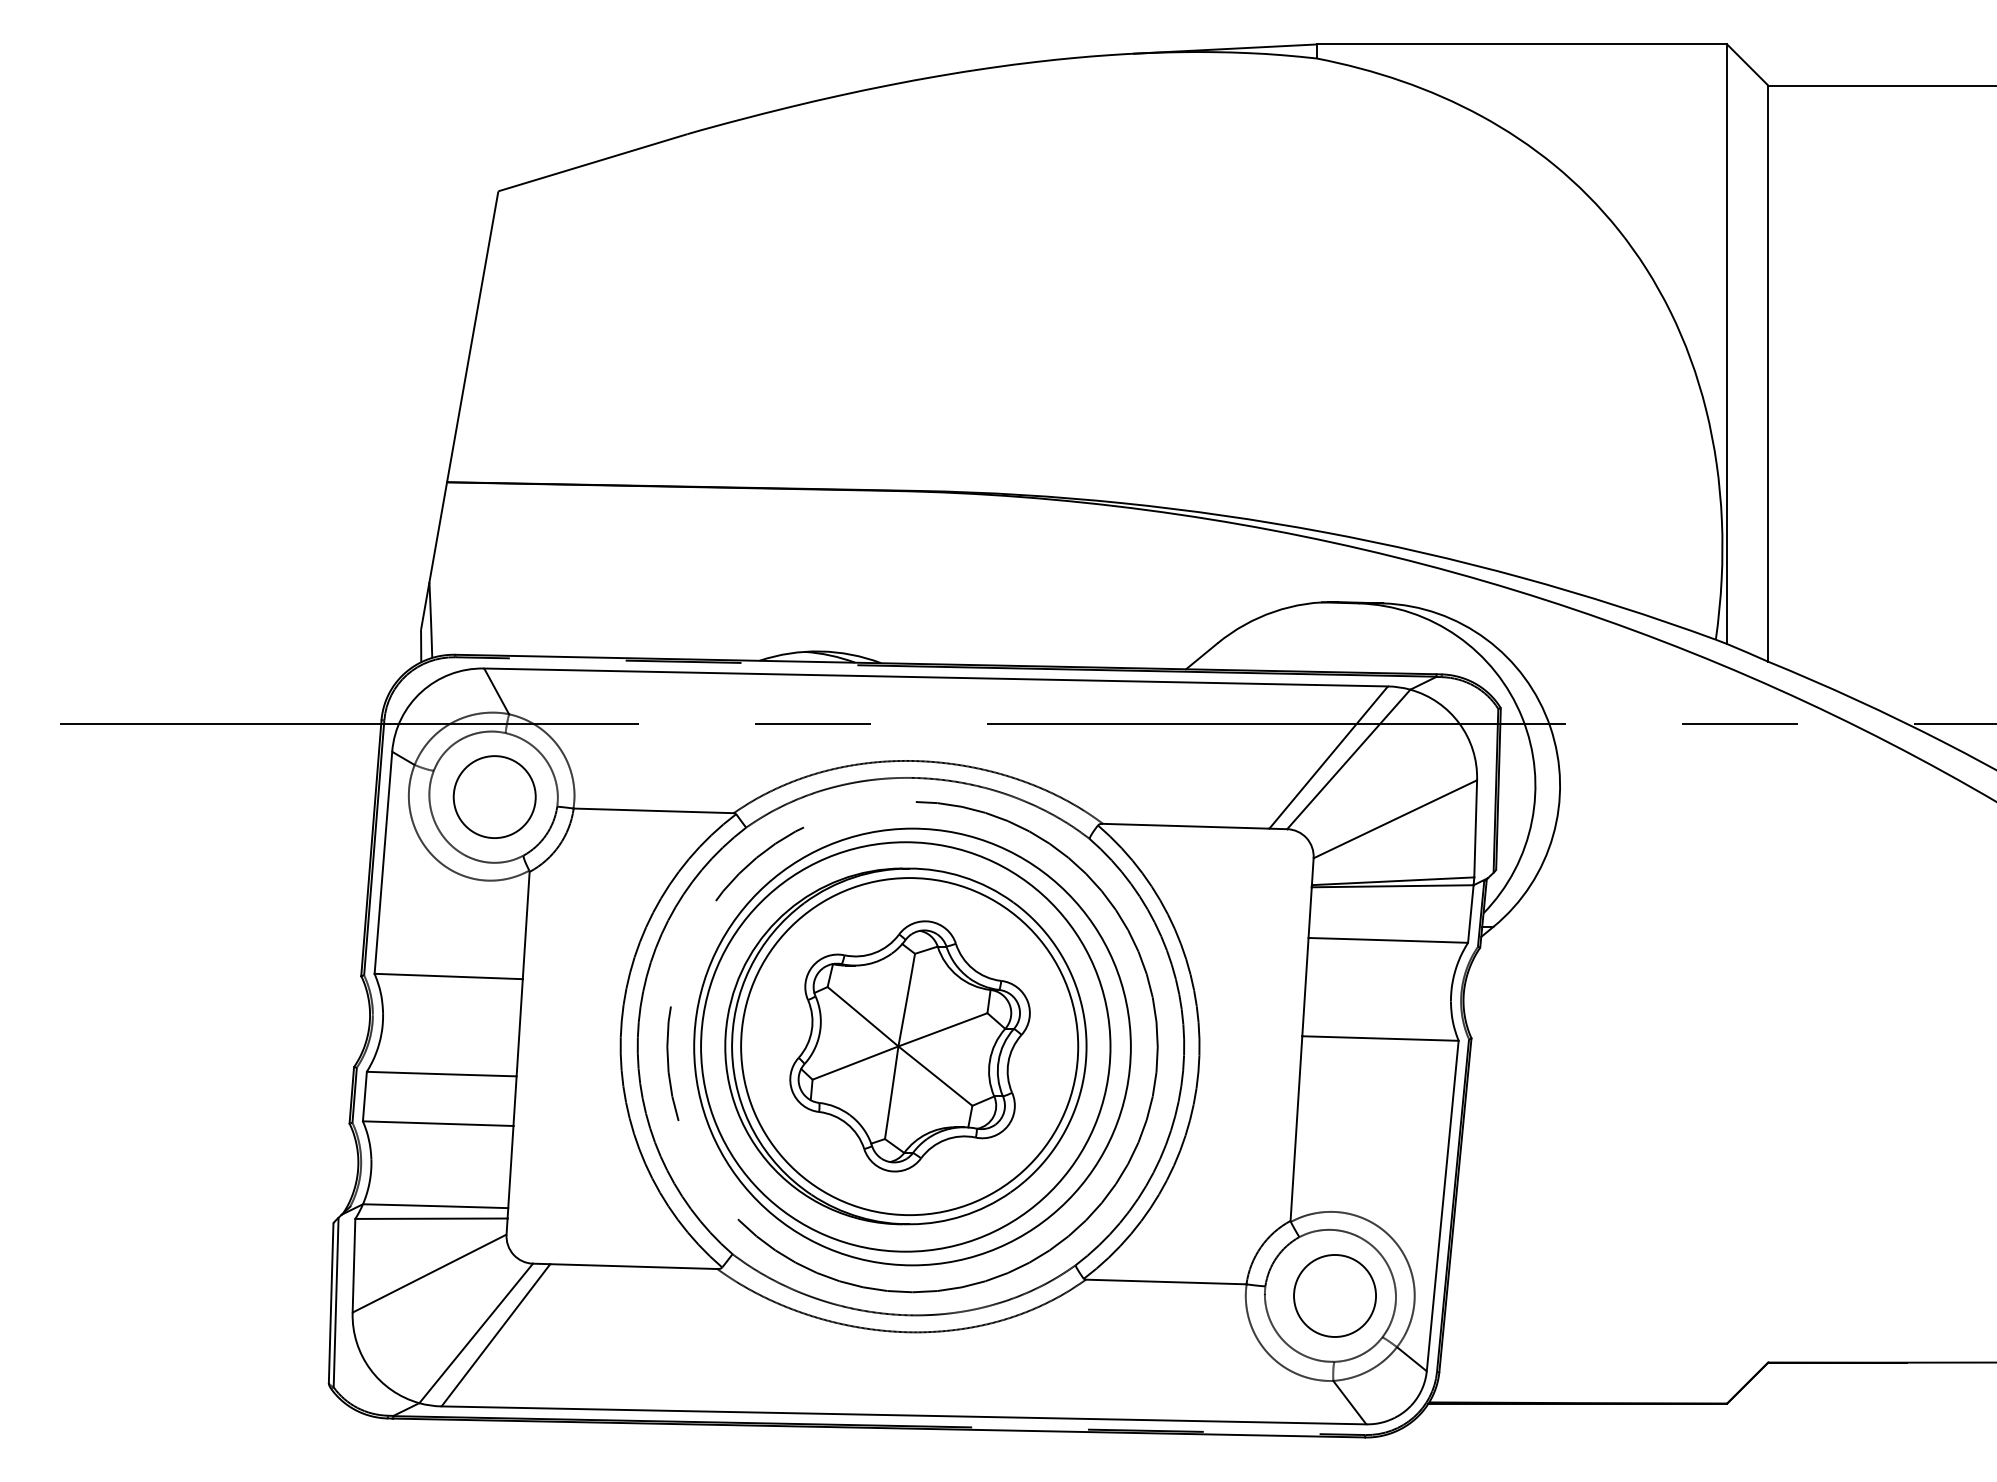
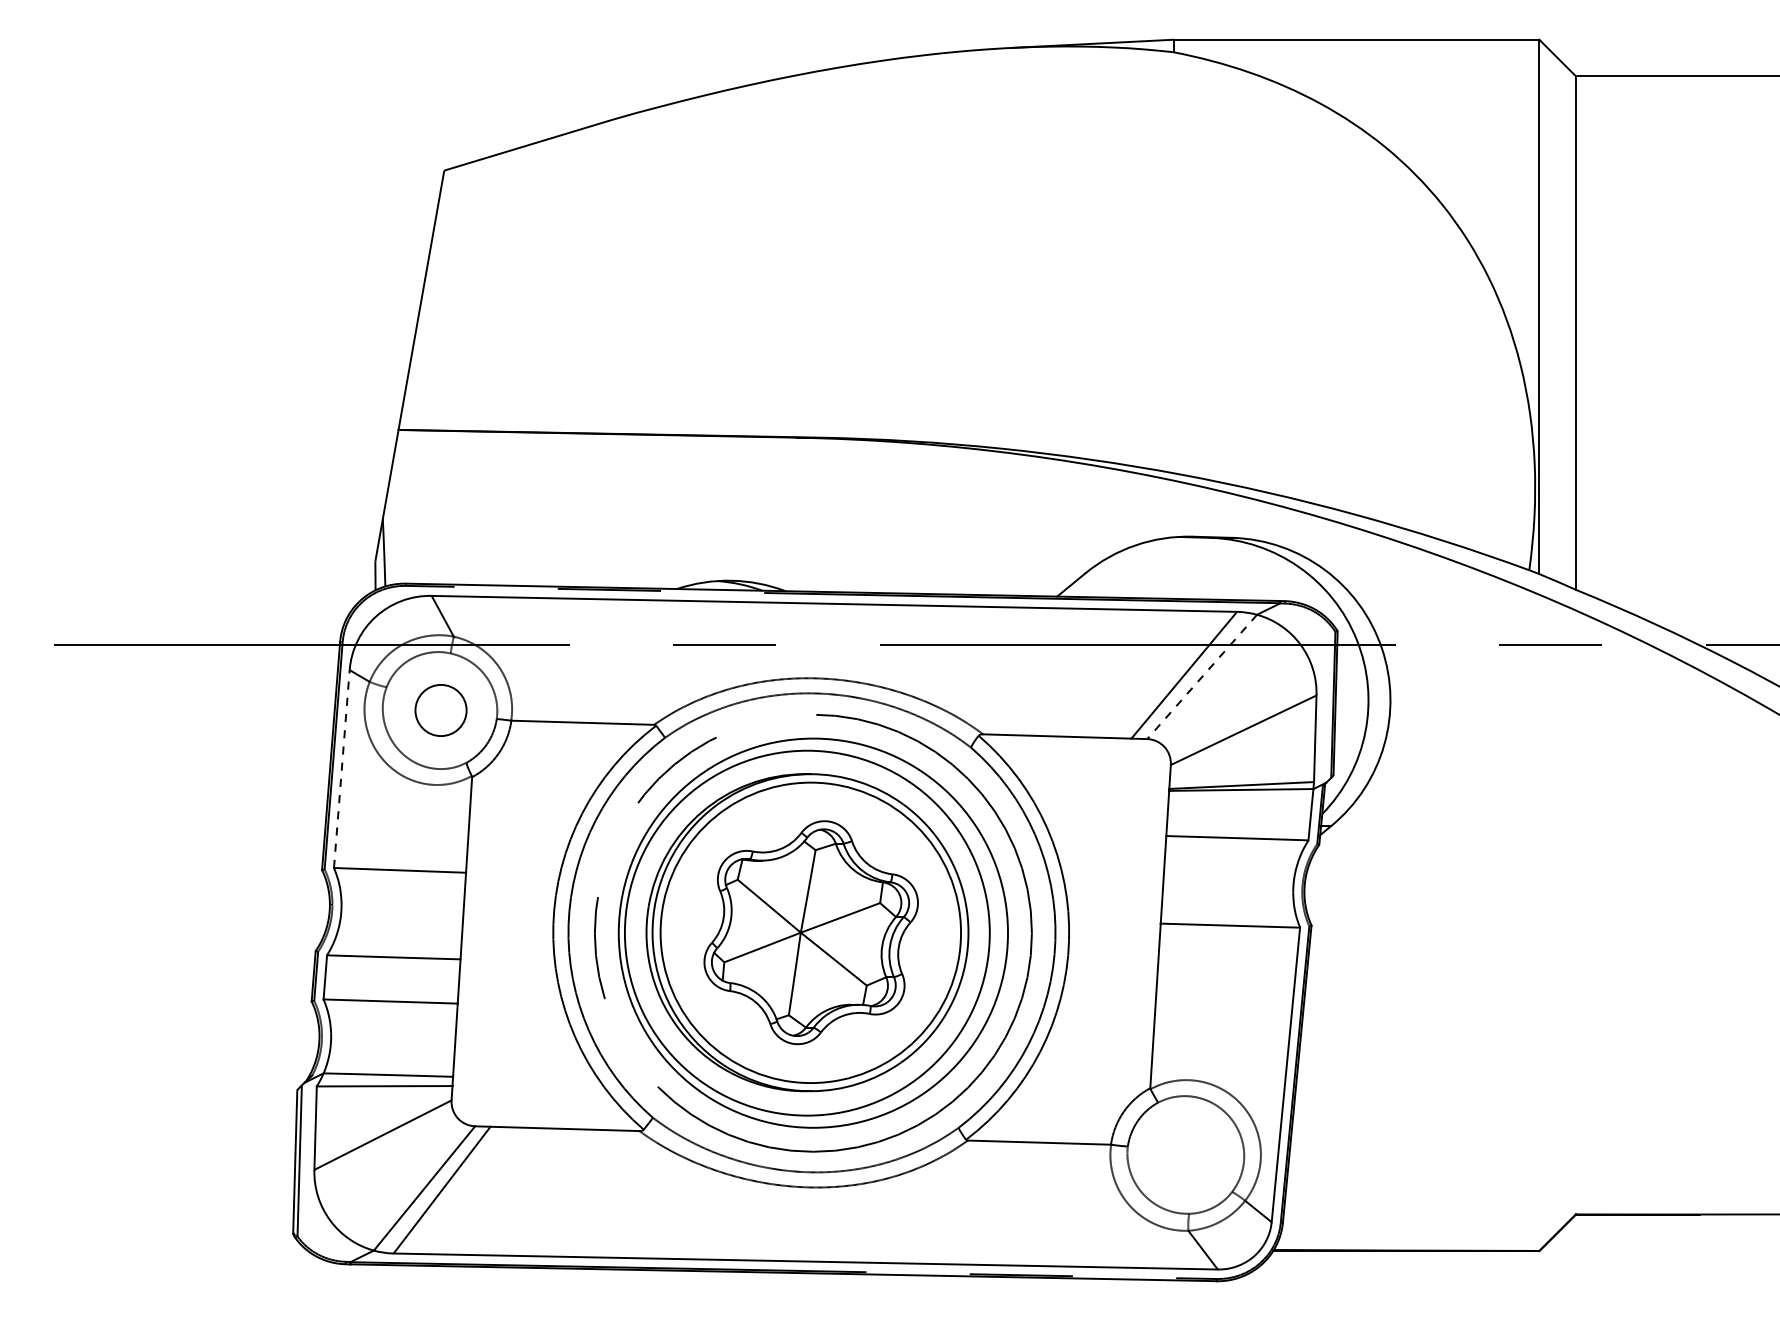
line: (1348, 759) -> (1201, 676), solid -> dashed
circle: (494, 797) -> (440, 710), size x0.7
line: (383, 862) -> (341, 768), solid -> dashed
circle: (1334, 1295) -> (1189, 1154), removed

